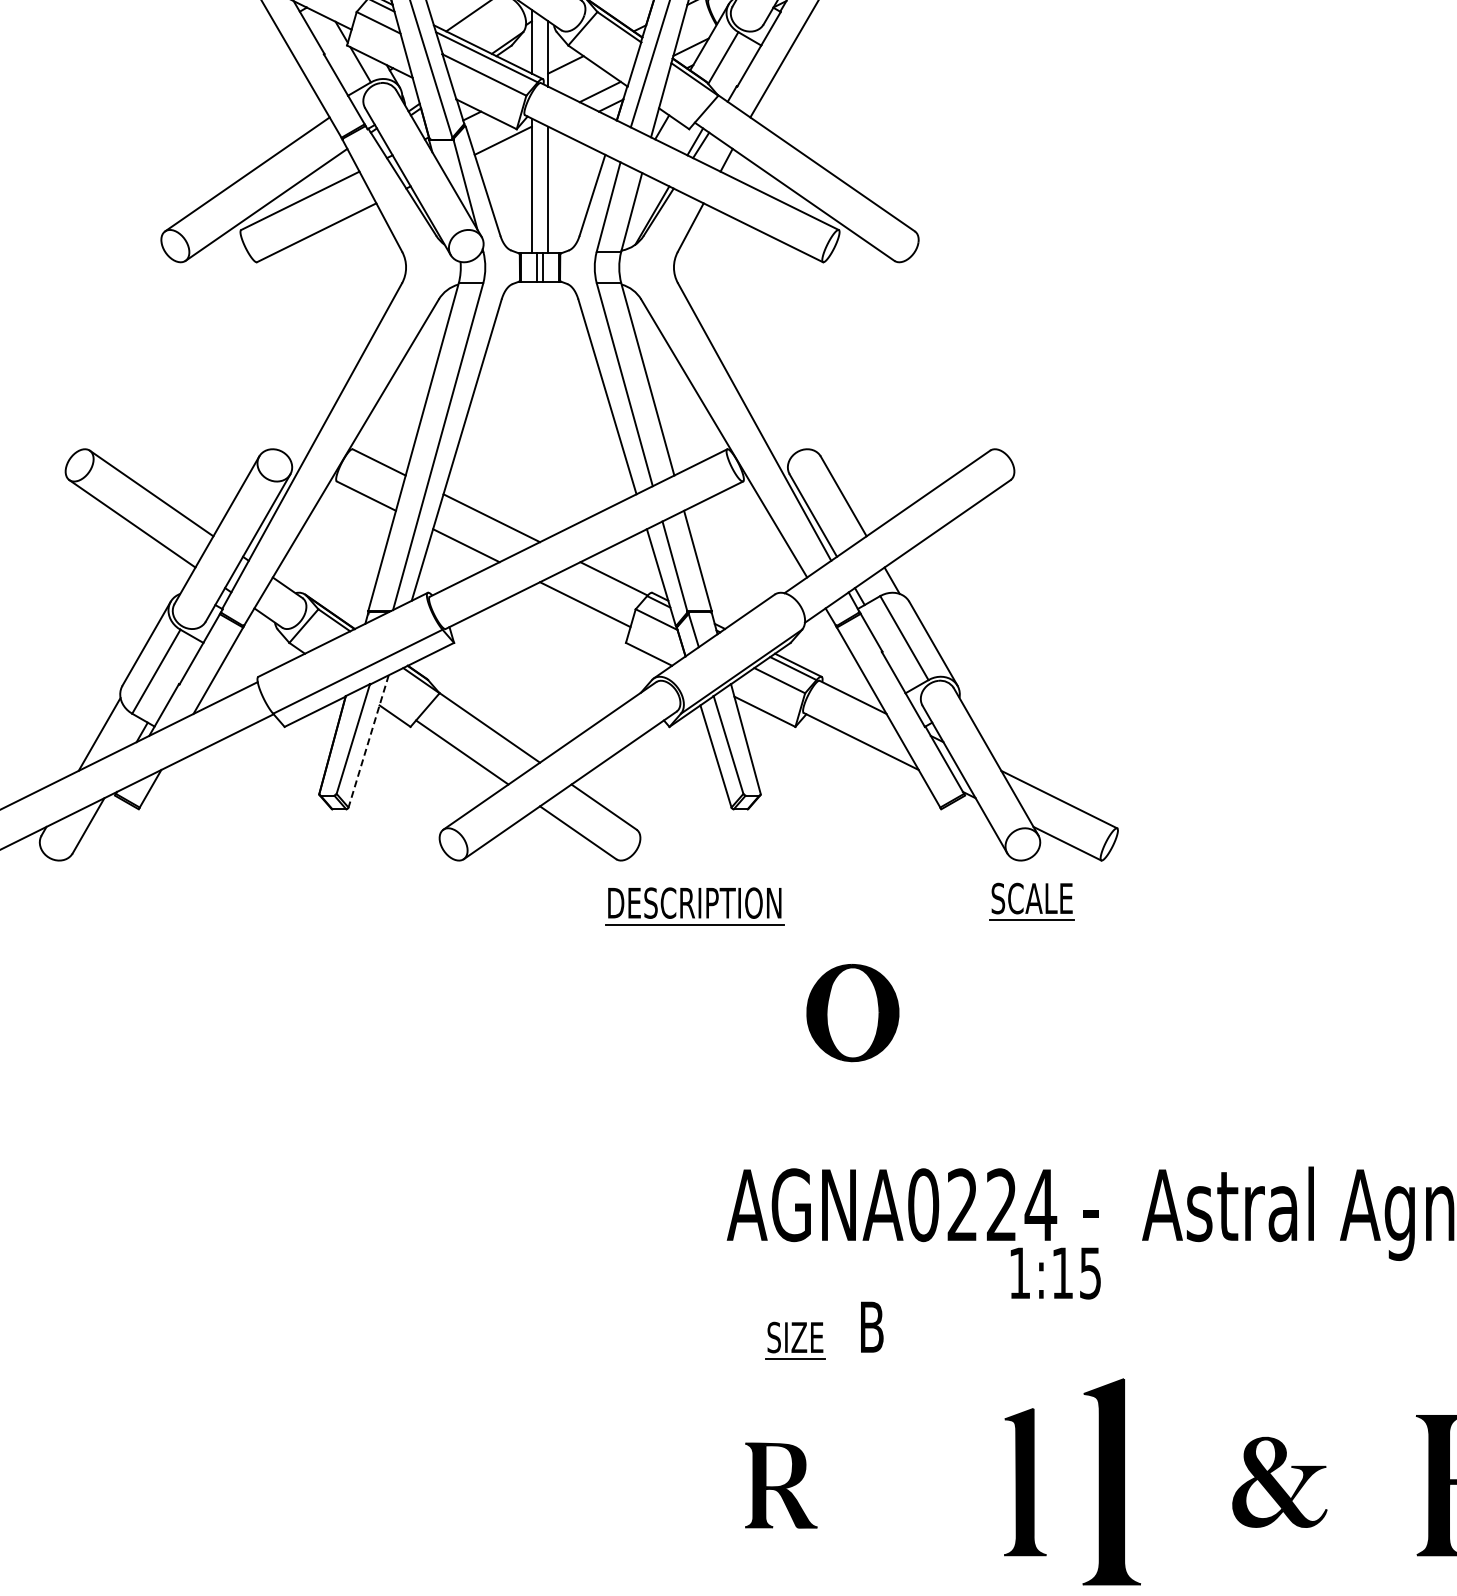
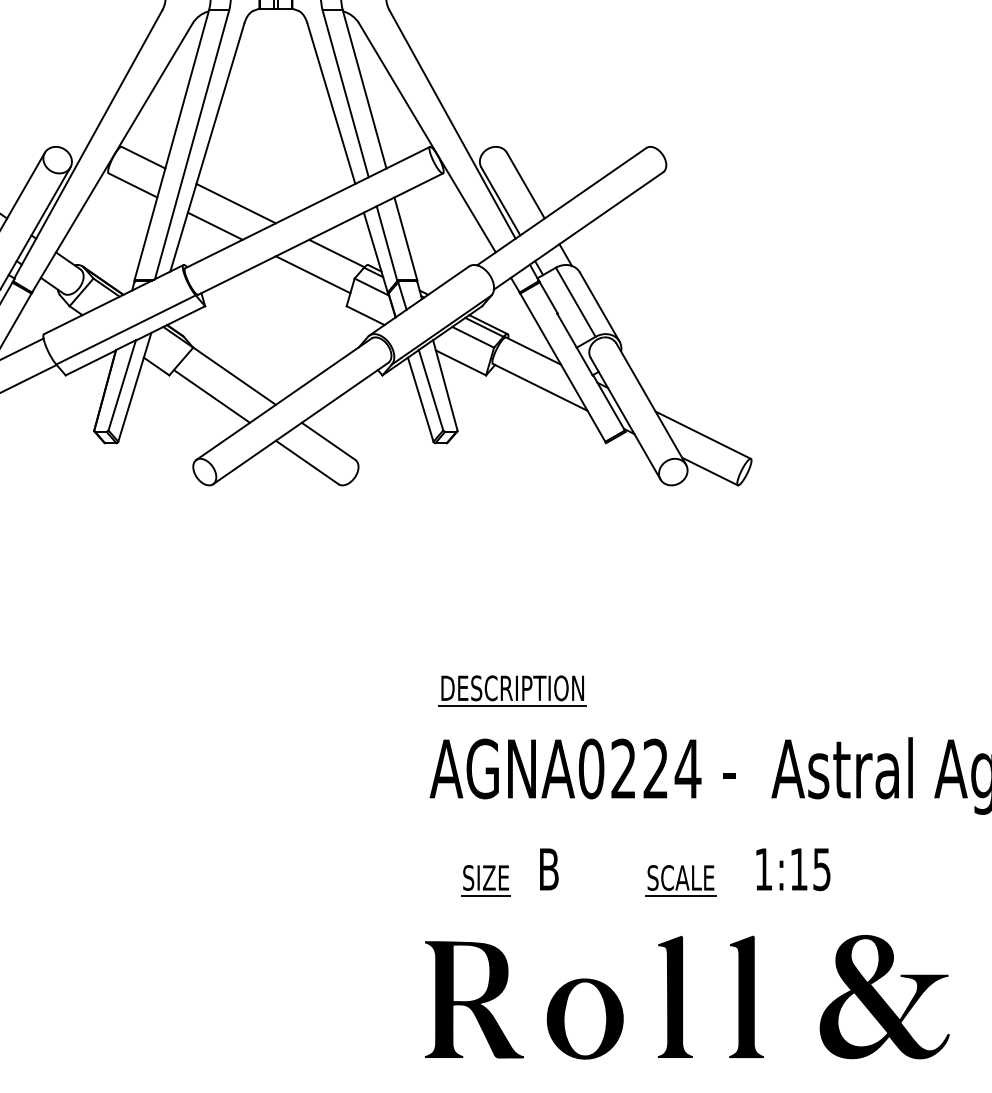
line: (368, 741) -> (134, 387), dashed -> solid
part: (1031, 901) -> (680, 880), moved
part: (694, 906) -> (512, 691), moved
part: (852, 1013) -> (584, 1019), moved
text: (1055, 1273) -> (793, 869), moved
part: (1111, 1482) -> (746, 997), size x0.71
part: (1279, 1482) -> (884, 997), size x1.67
part: (781, 1485) -> (474, 999), size x1.67

